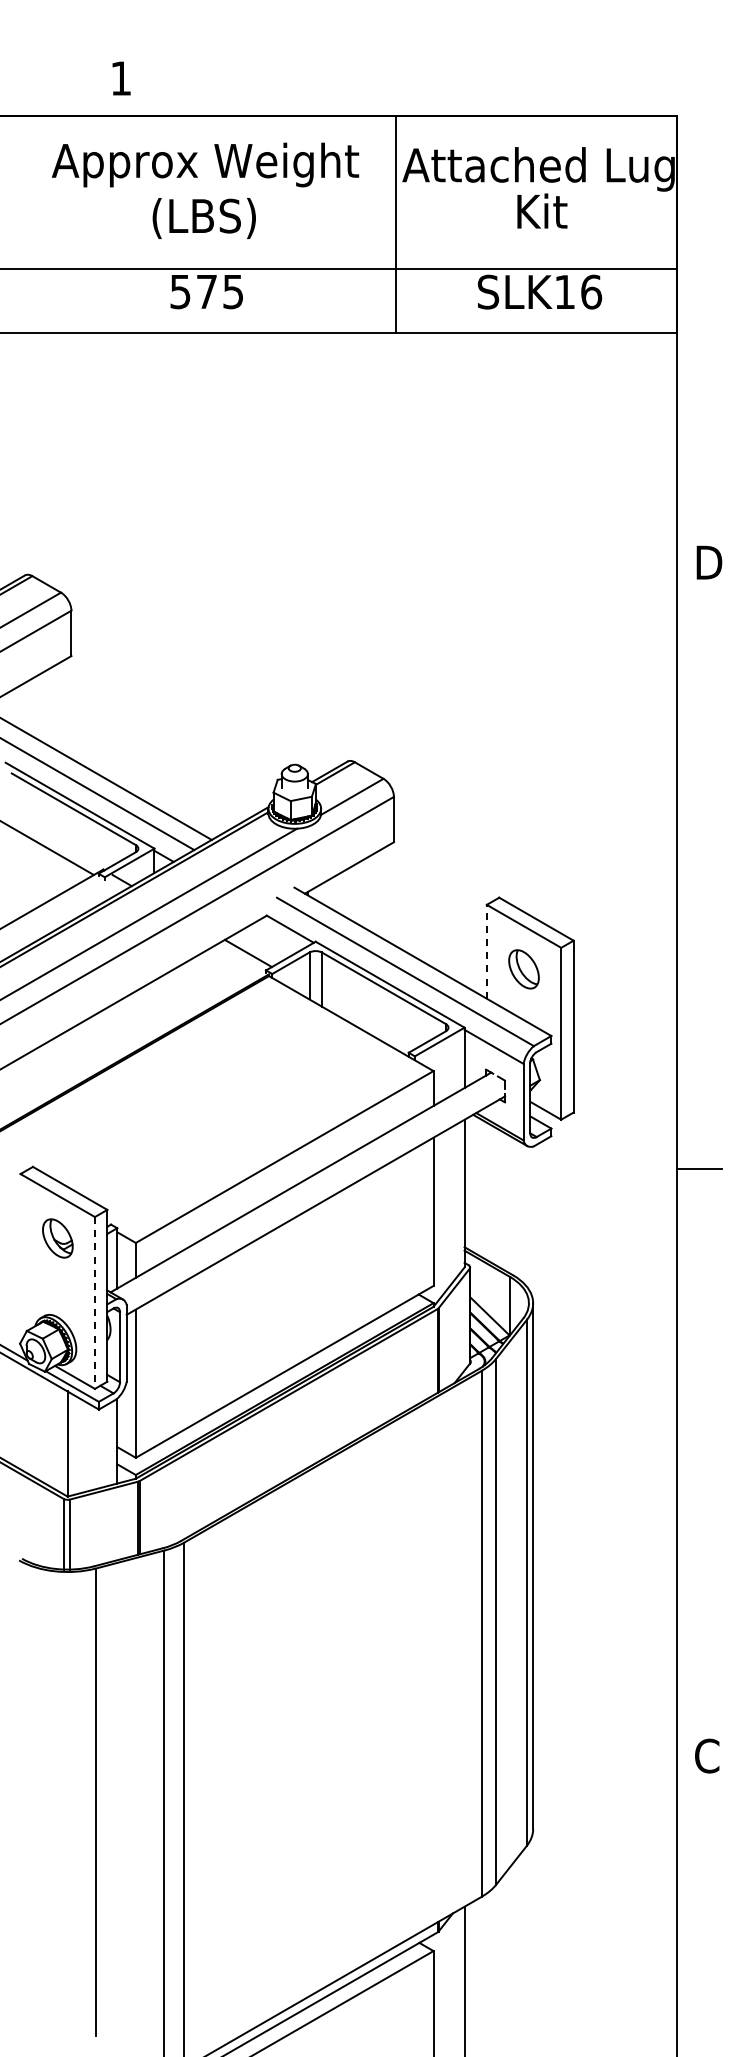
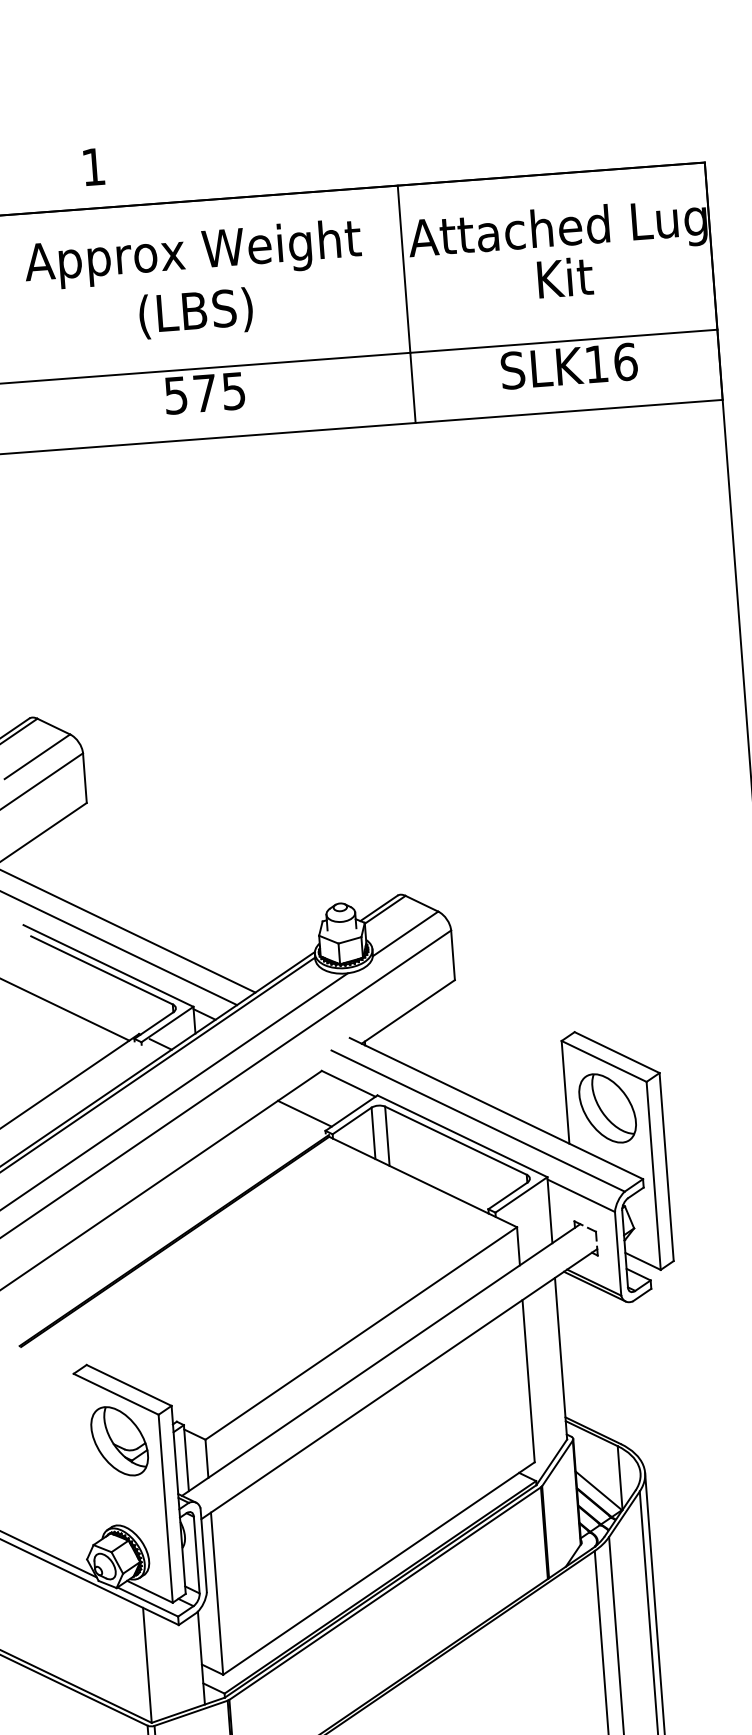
line: (486, 951) -> (565, 1092), dashed -> solid
part: (523, 969) -> (607, 1108), size x1.67
part: (57, 1238) -> (119, 1441), size x1.67
line: (94, 1302) -> (165, 1508), dashed -> solid

